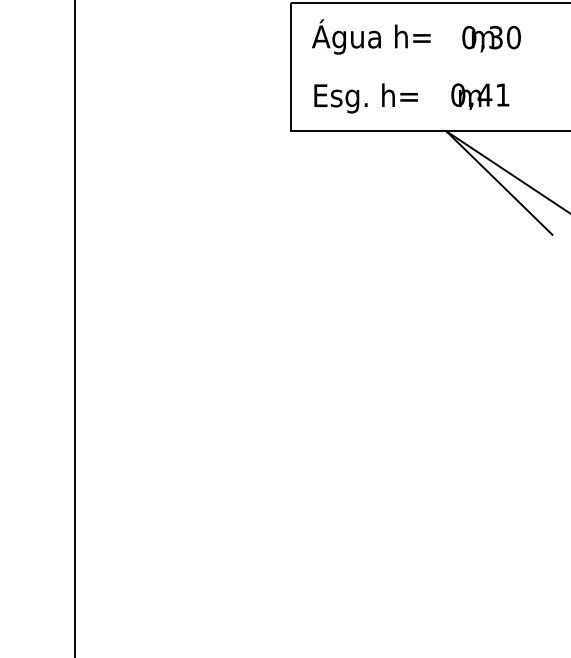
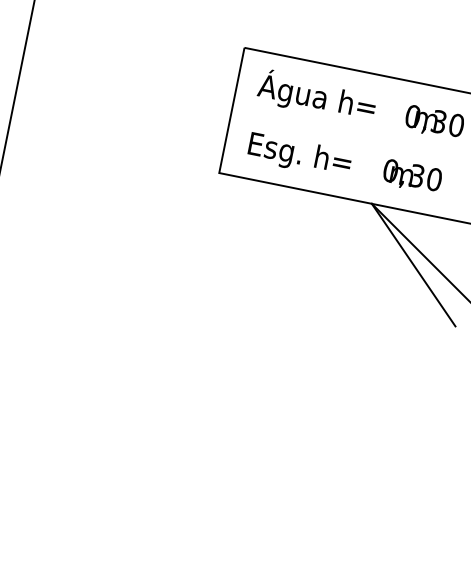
text: (493, 94) -> (425, 177), 0,41 -> 0,30

